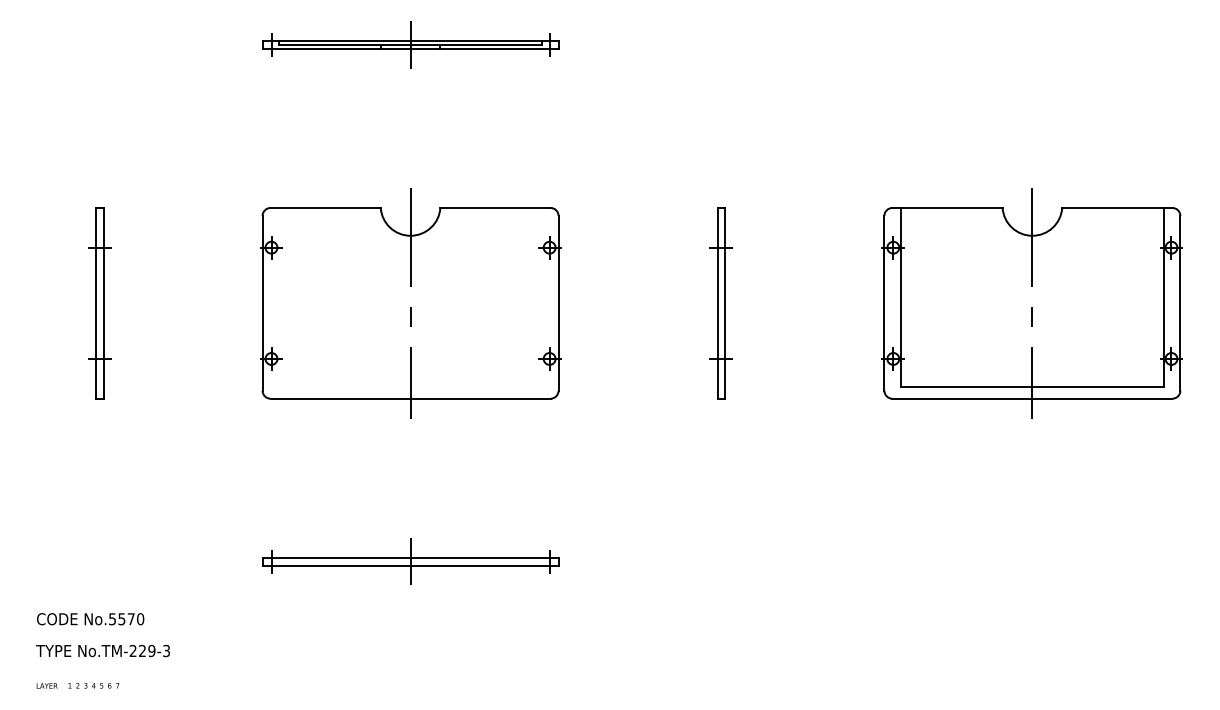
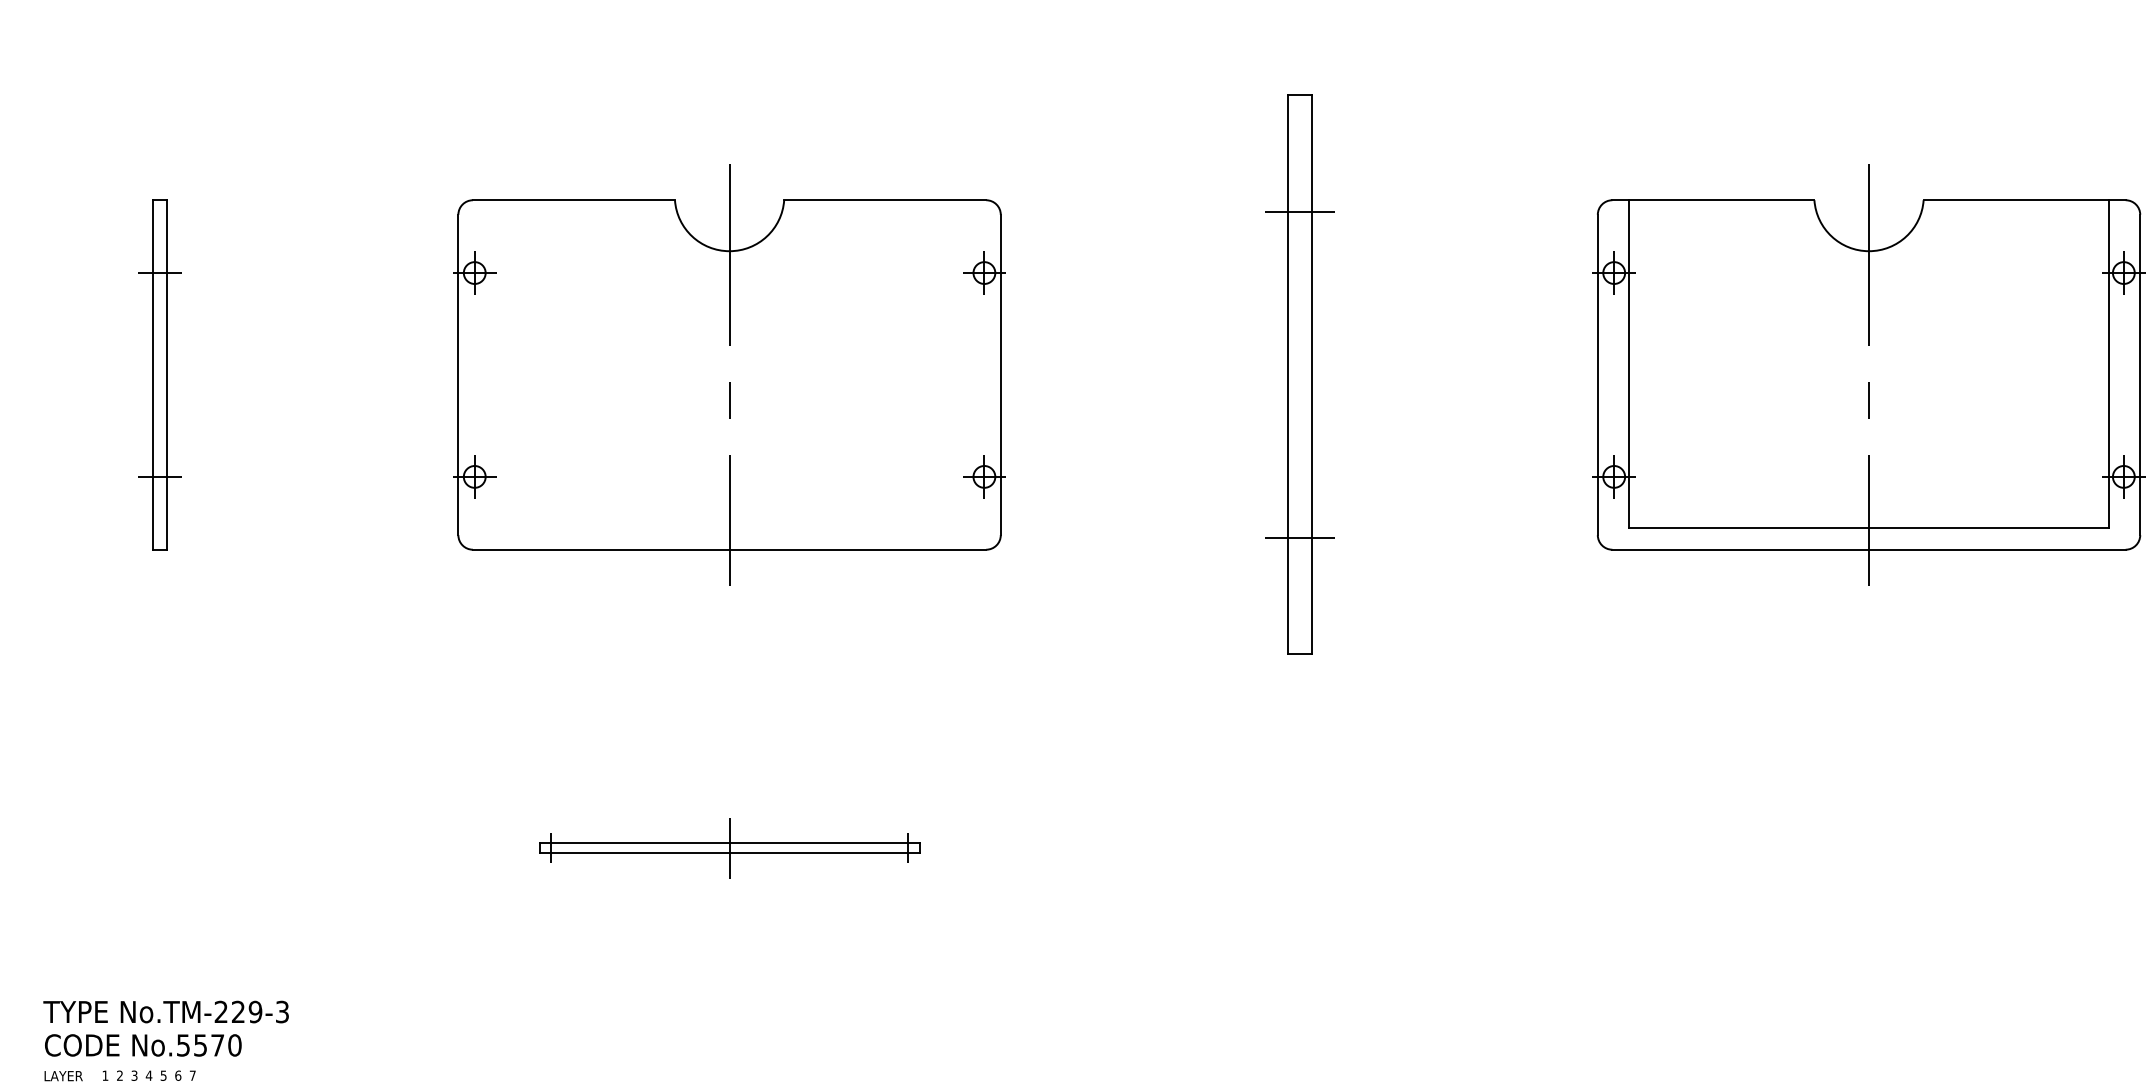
part: (720, 303) -> (1297, 375), size x1.6
part: (410, 561) -> (729, 848), size x0.7
text: (90, 619) -> (143, 1045), moved

